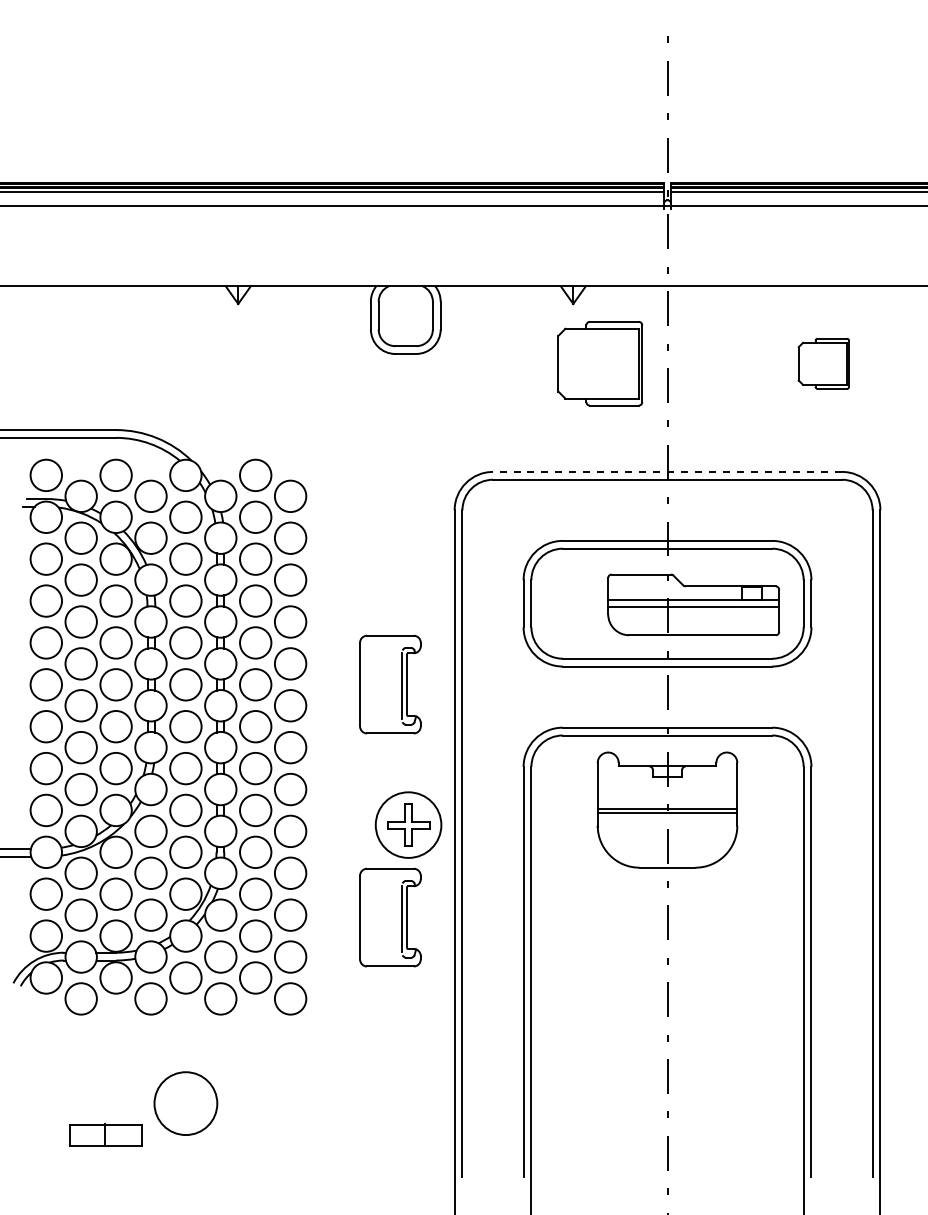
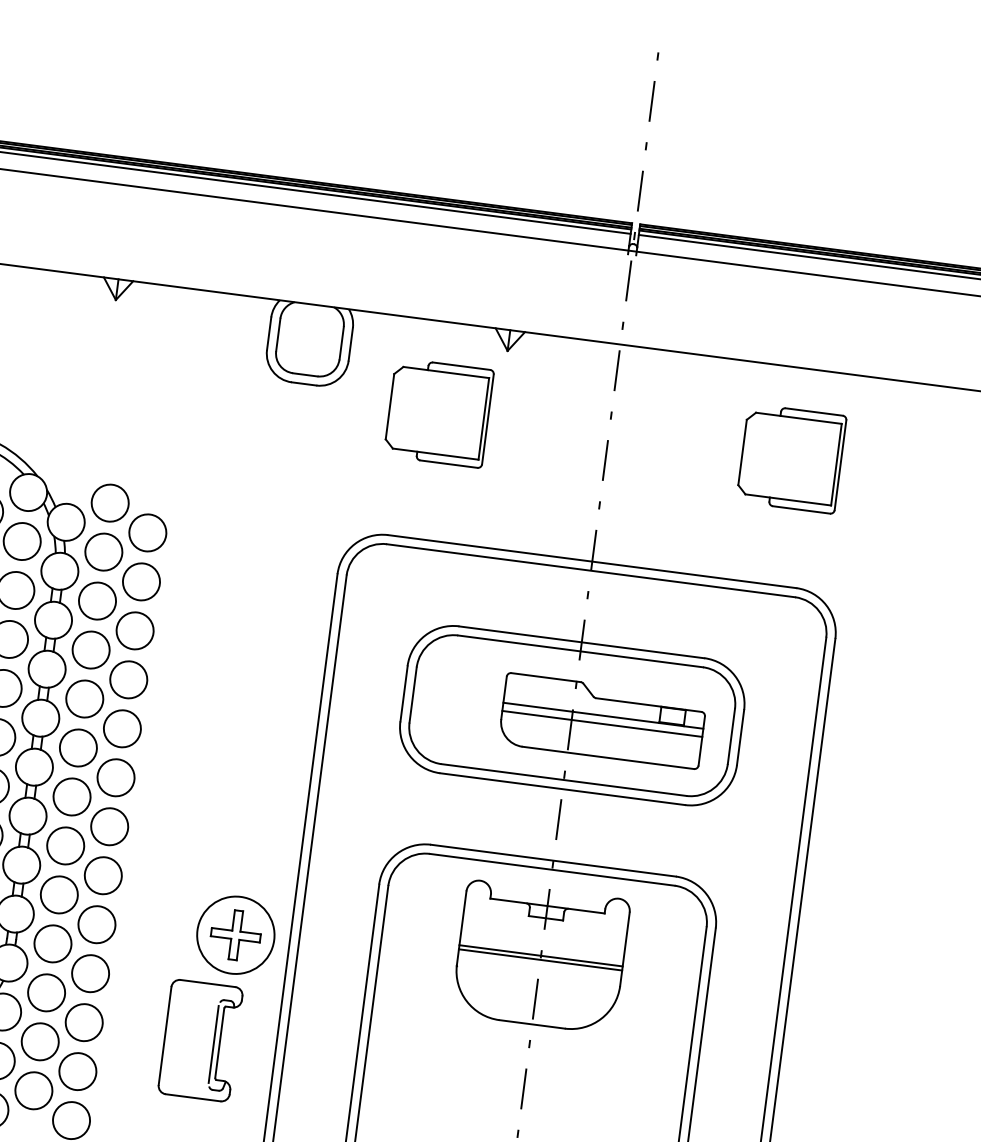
part: (600, 363) -> (439, 412), moved
part: (823, 363) -> (791, 458), size x1.67
line: (667, 471) -> (592, 561), dashed -> solid
part: (390, 684) -> (236, 768), removed

